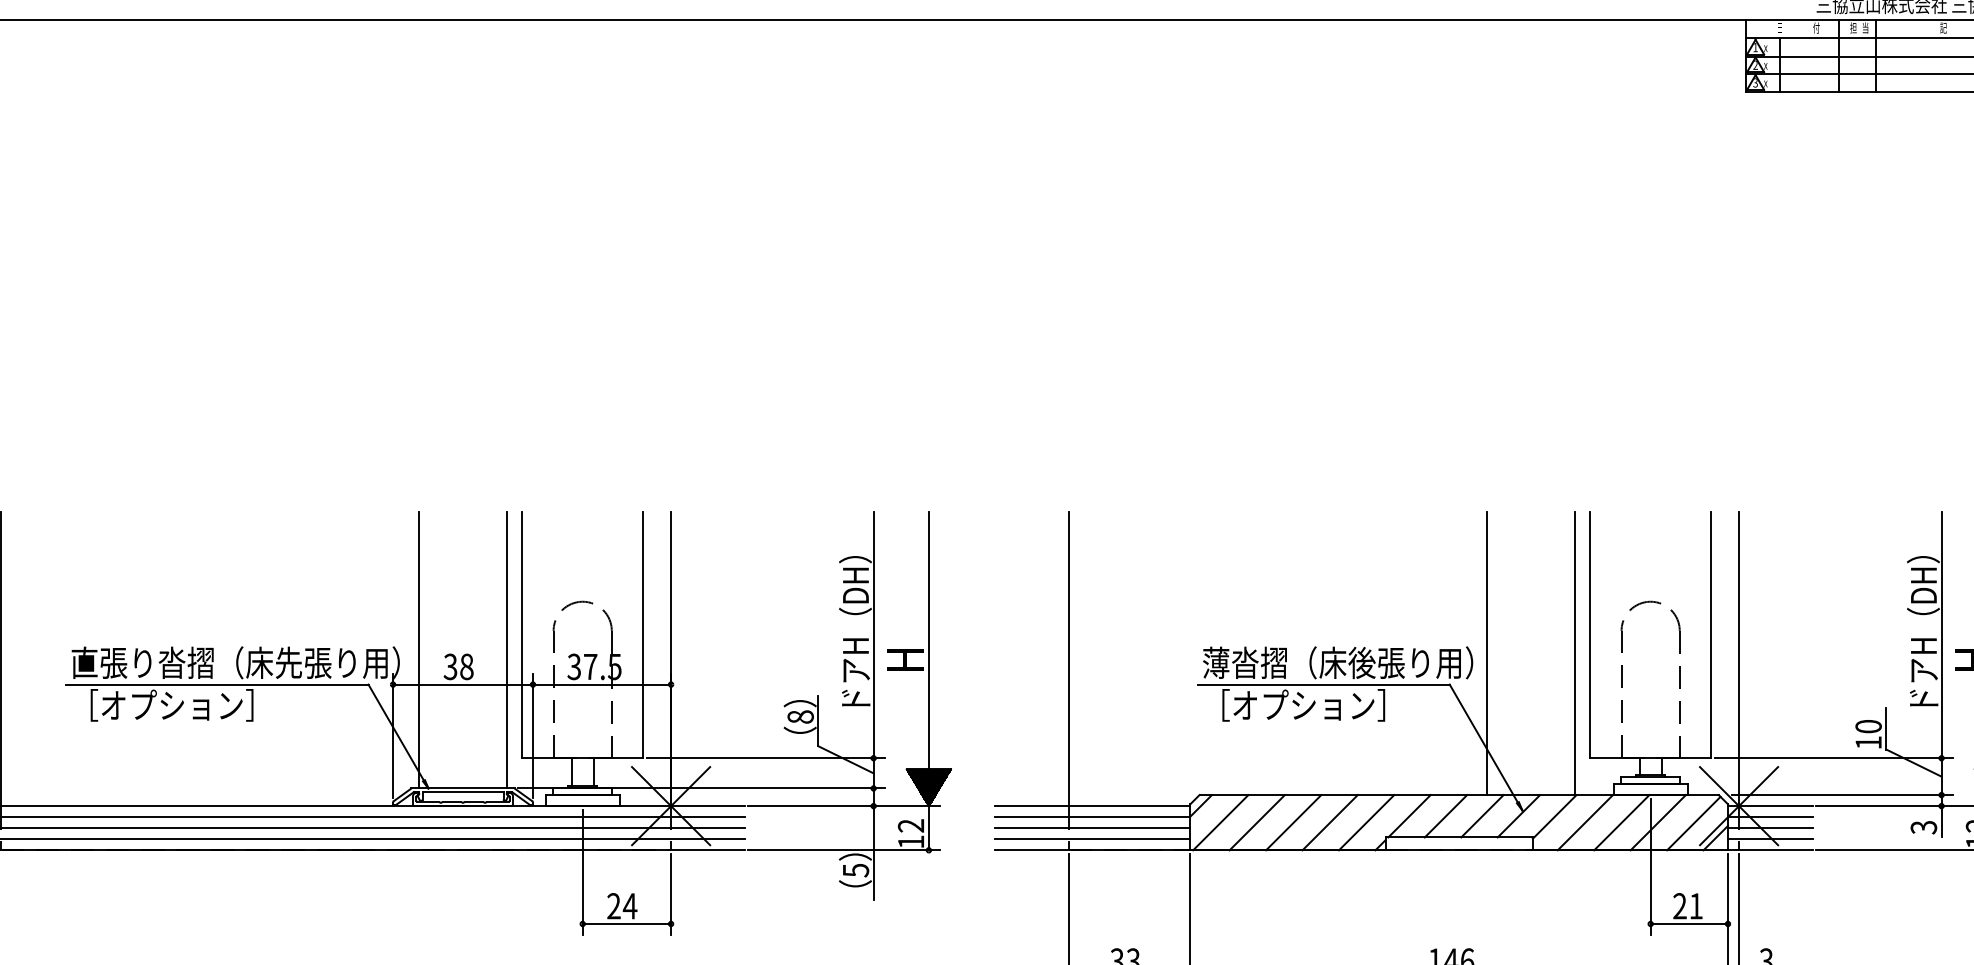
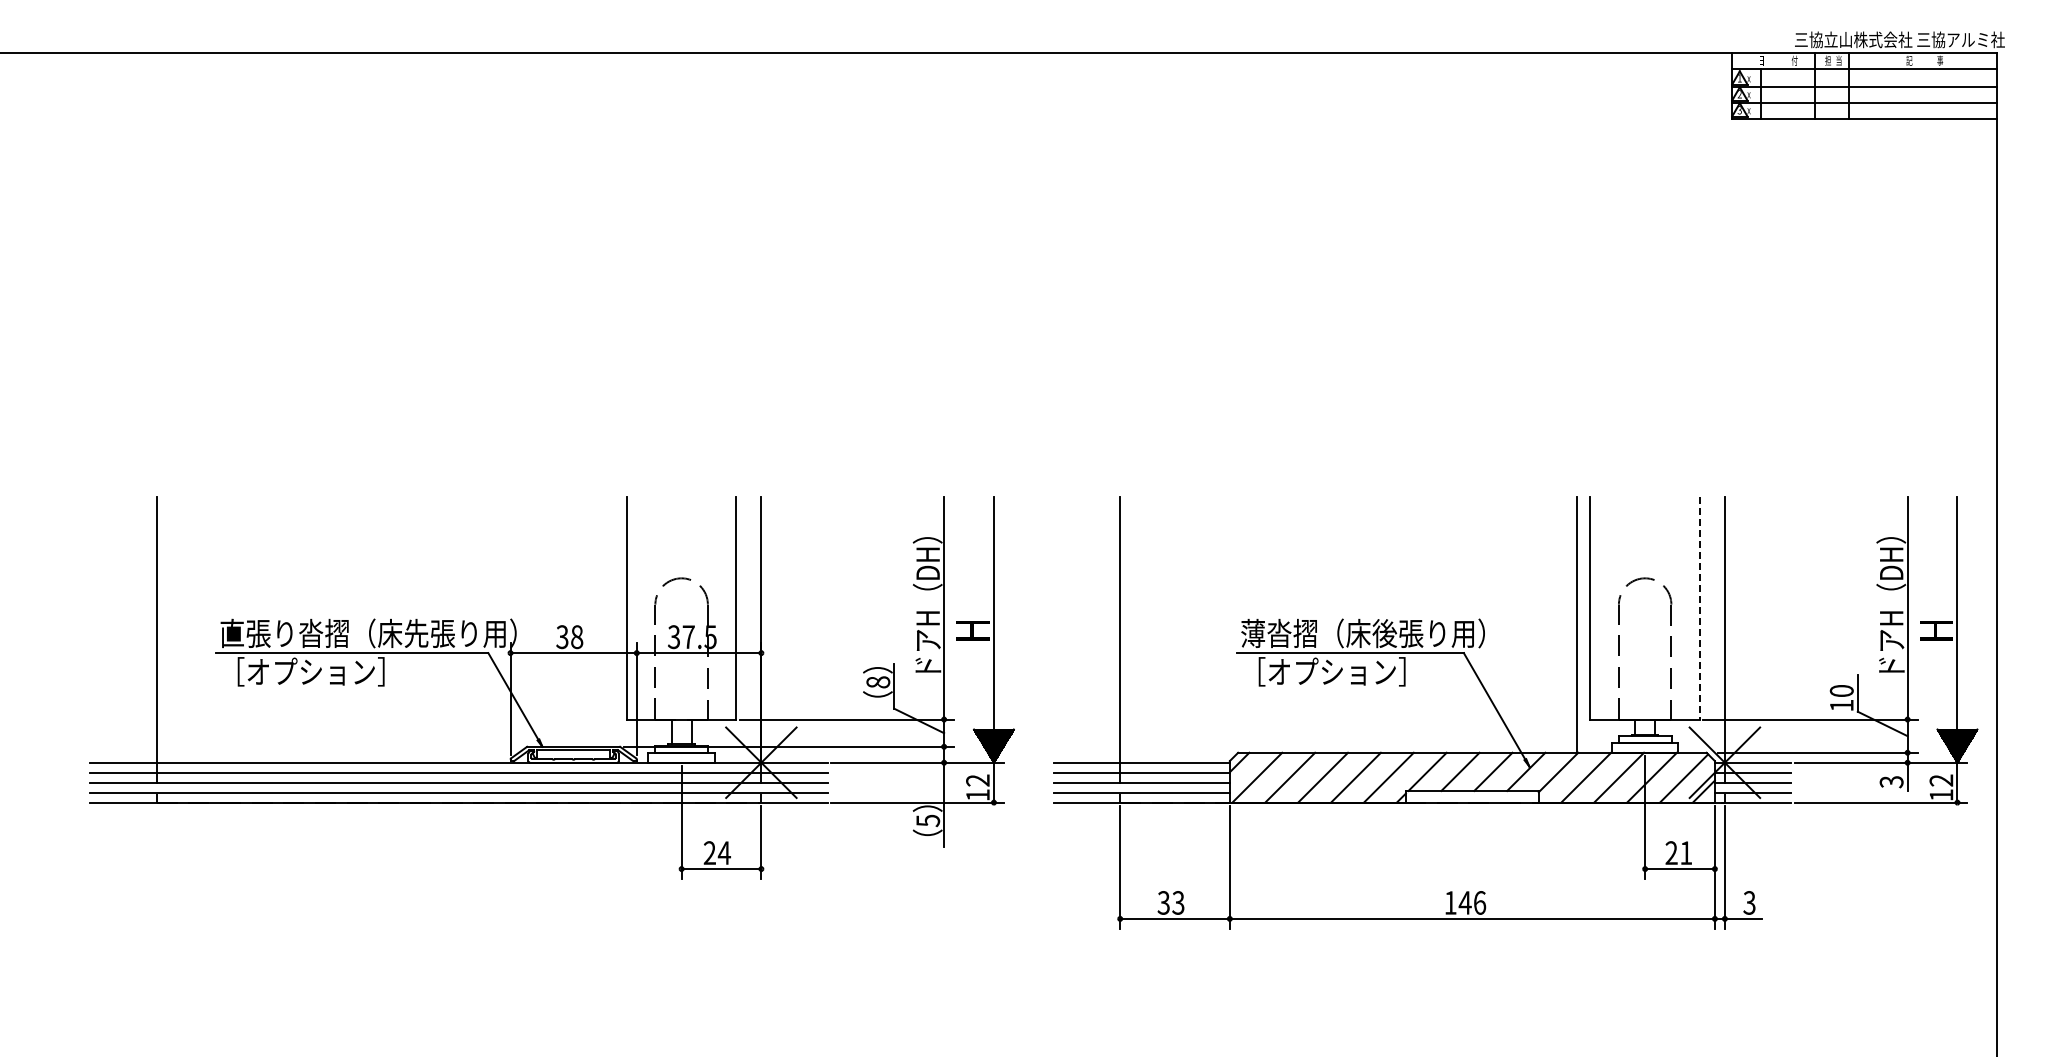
line: (1710, 635) -> (1699, 608), solid -> dashed
line: (418, 649) -> (533, 621), removed
line: (507, 649) -> (613, 621), removed
line: (1487, 652) -> (1497, 624), removed

